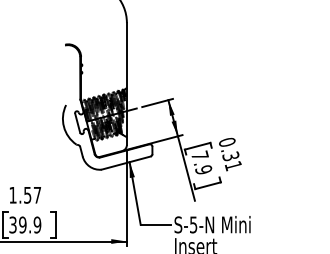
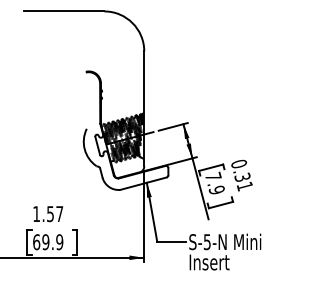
text: (12, 225) -> (36, 242), 39.9 -> 69.9

